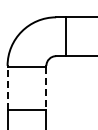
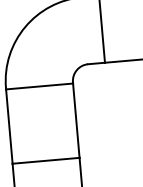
line: (7, 88) -> (9, 127), dashed -> solid
line: (46, 88) -> (76, 121), dashed -> solid

